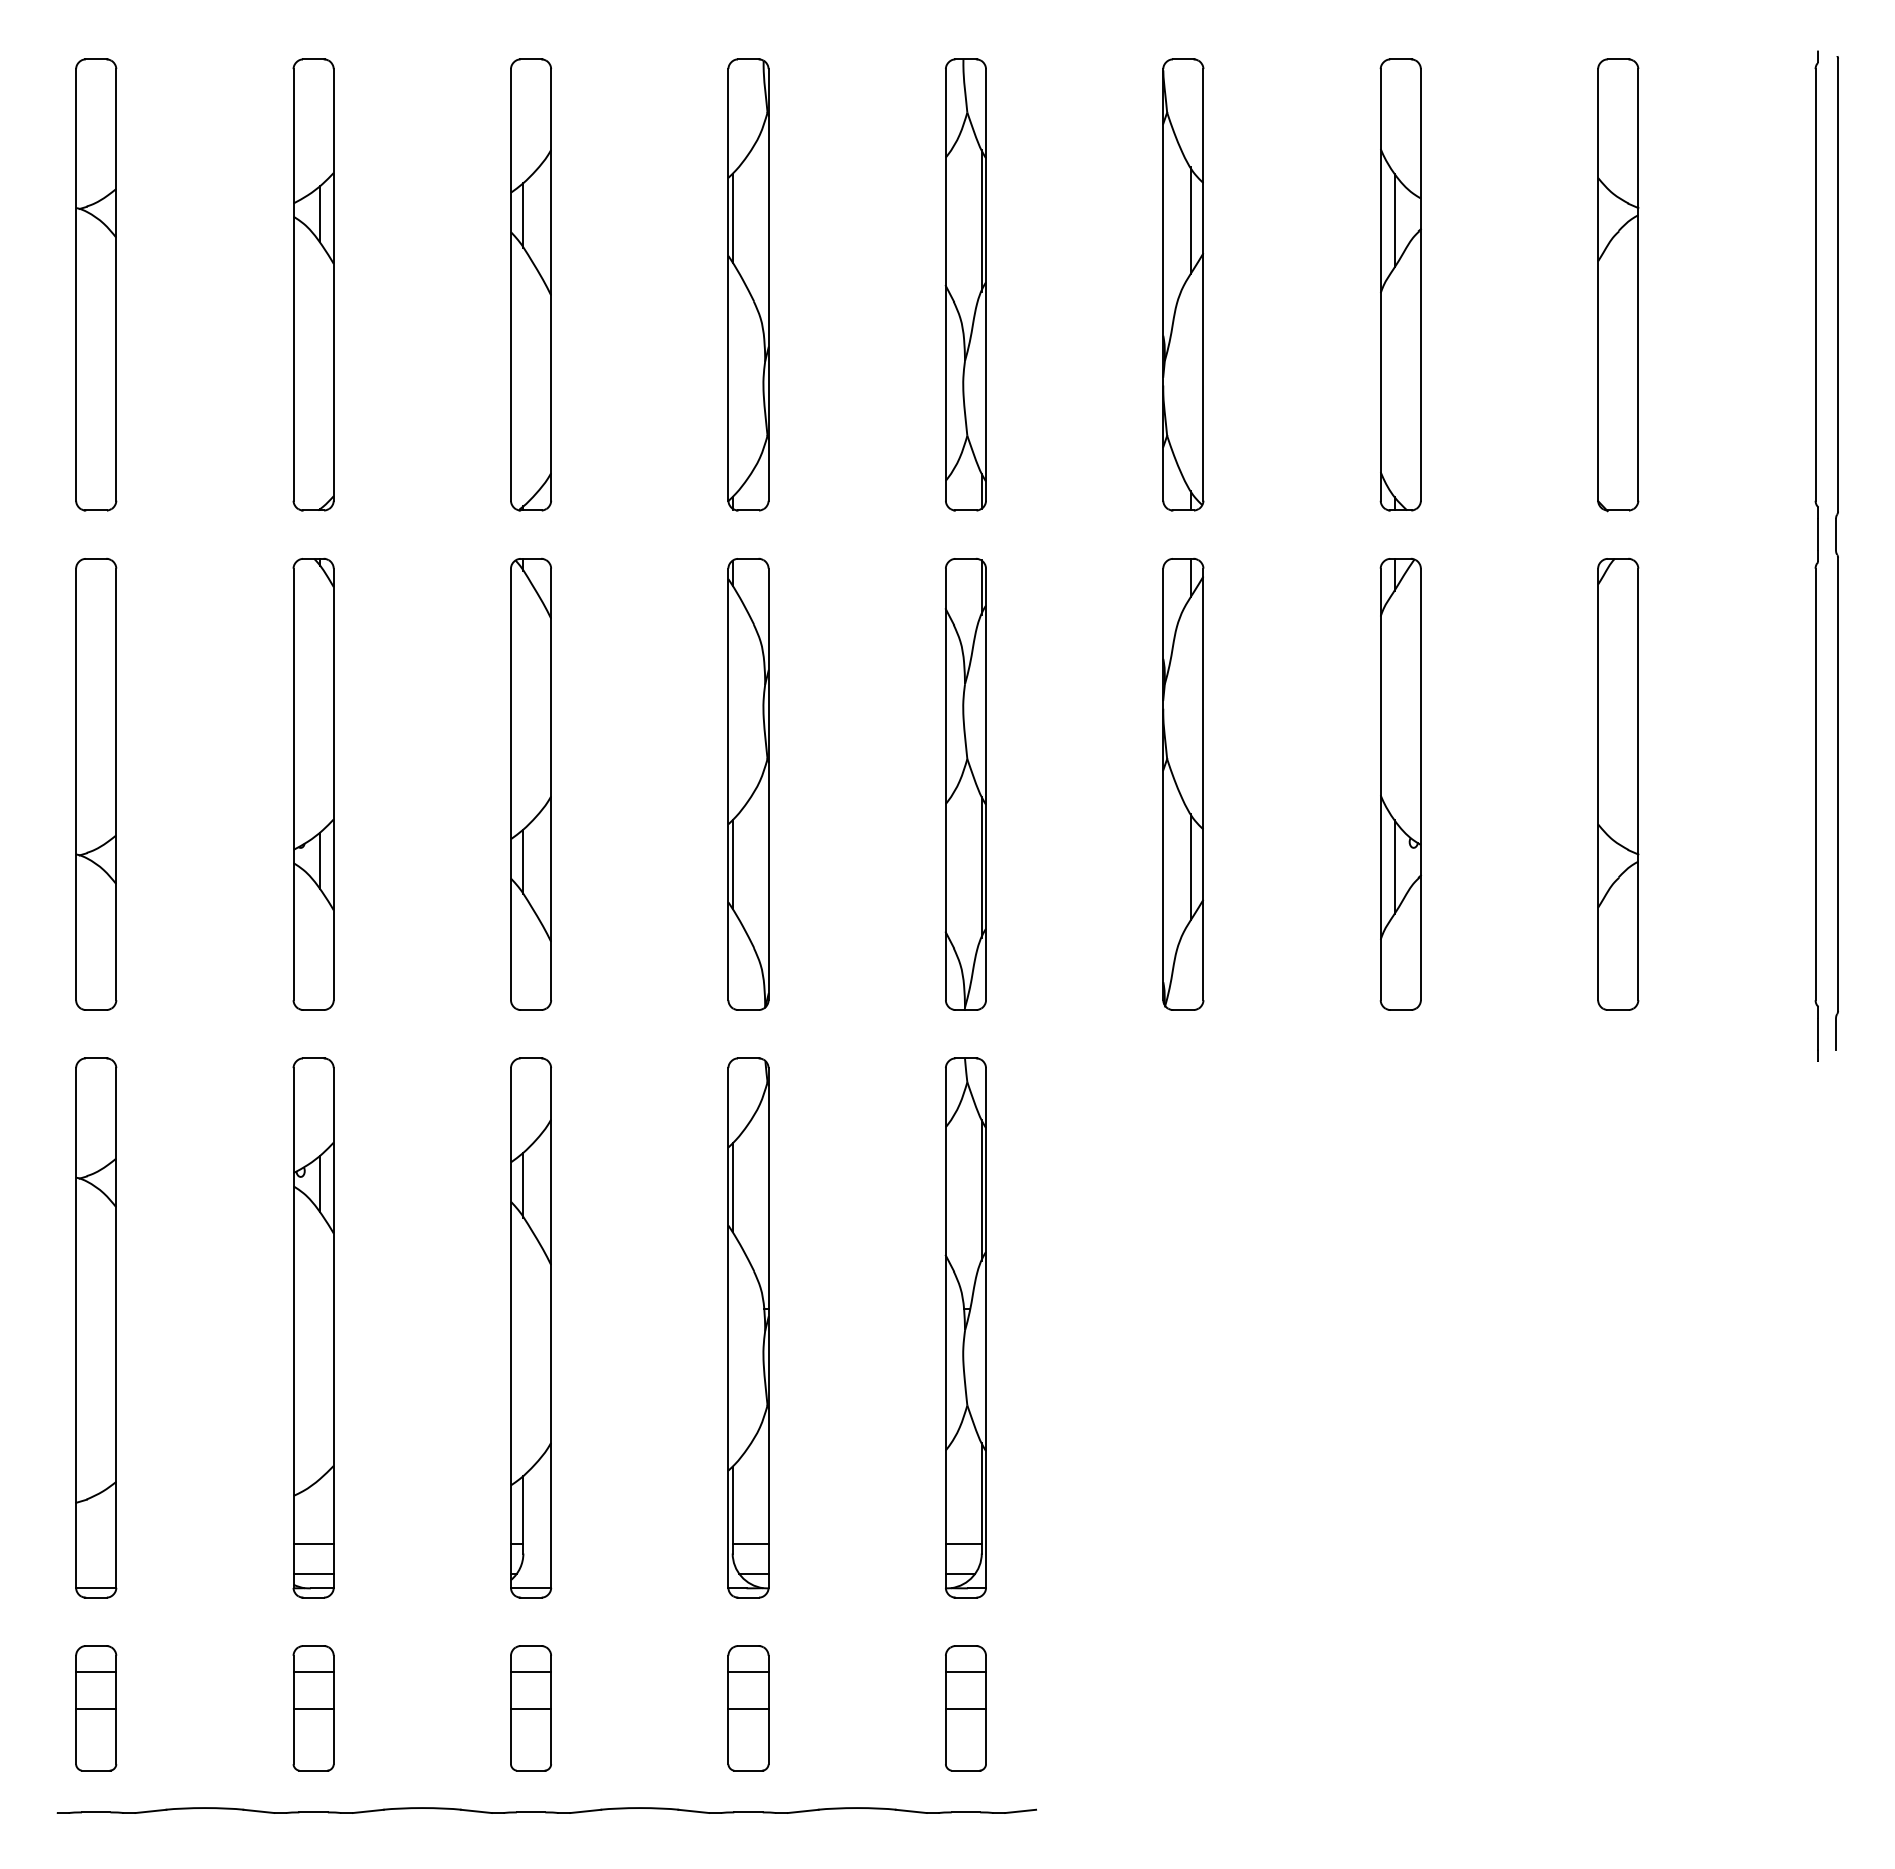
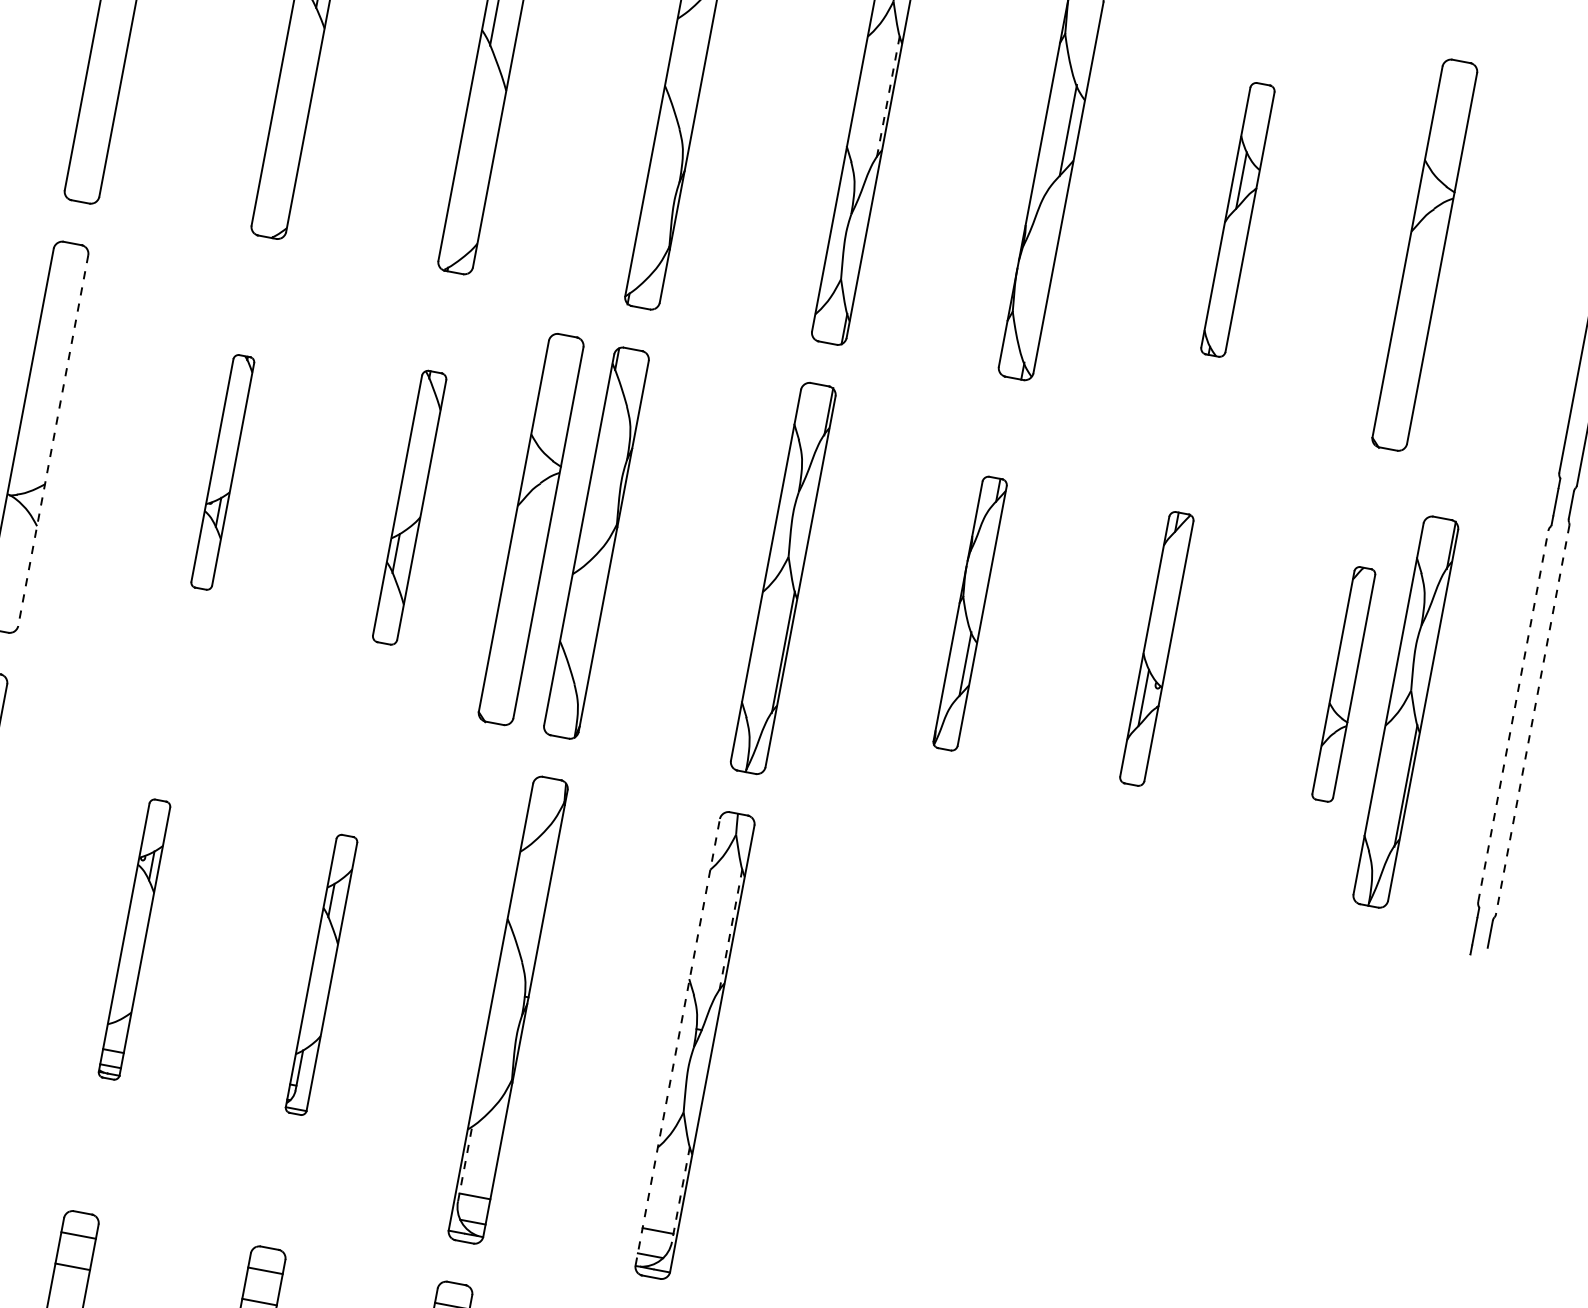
line: (732, 217) -> (674, 53), removed
line: (981, 221) -> (888, 97), solid -> dashed
part: (1400, 284) -> (1237, 219), size x0.7
part: (313, 783) -> (222, 471), size x0.6
part: (530, 783) -> (409, 506), size x0.7
part: (672, 783) -> (531, 530), added
part: (1183, 783) -> (970, 613), size x0.7
part: (1400, 783) -> (1156, 648), size x0.7
line: (116, 784) -> (53, 440), solid -> dashed
part: (1618, 784) -> (1343, 684), size x0.6
line: (1815, 784) -> (1513, 716), solid -> dashed
line: (1838, 784) -> (1532, 720), solid -> dashed
part: (1693, 801) -> (1405, 711), added
line: (732, 864) -> (569, 609), removed
line: (732, 1187) -> (517, 886), removed
line: (981, 1190) -> (730, 929), solid -> dashed
part: (313, 1327) -> (134, 939), size x0.6
part: (531, 1327) -> (321, 974), size x0.6
line: (945, 1328) -> (677, 1042), solid -> dashed
line: (981, 1498) -> (680, 1194), solid -> dashed
line: (732, 1510) -> (464, 1164), solid -> dashed

